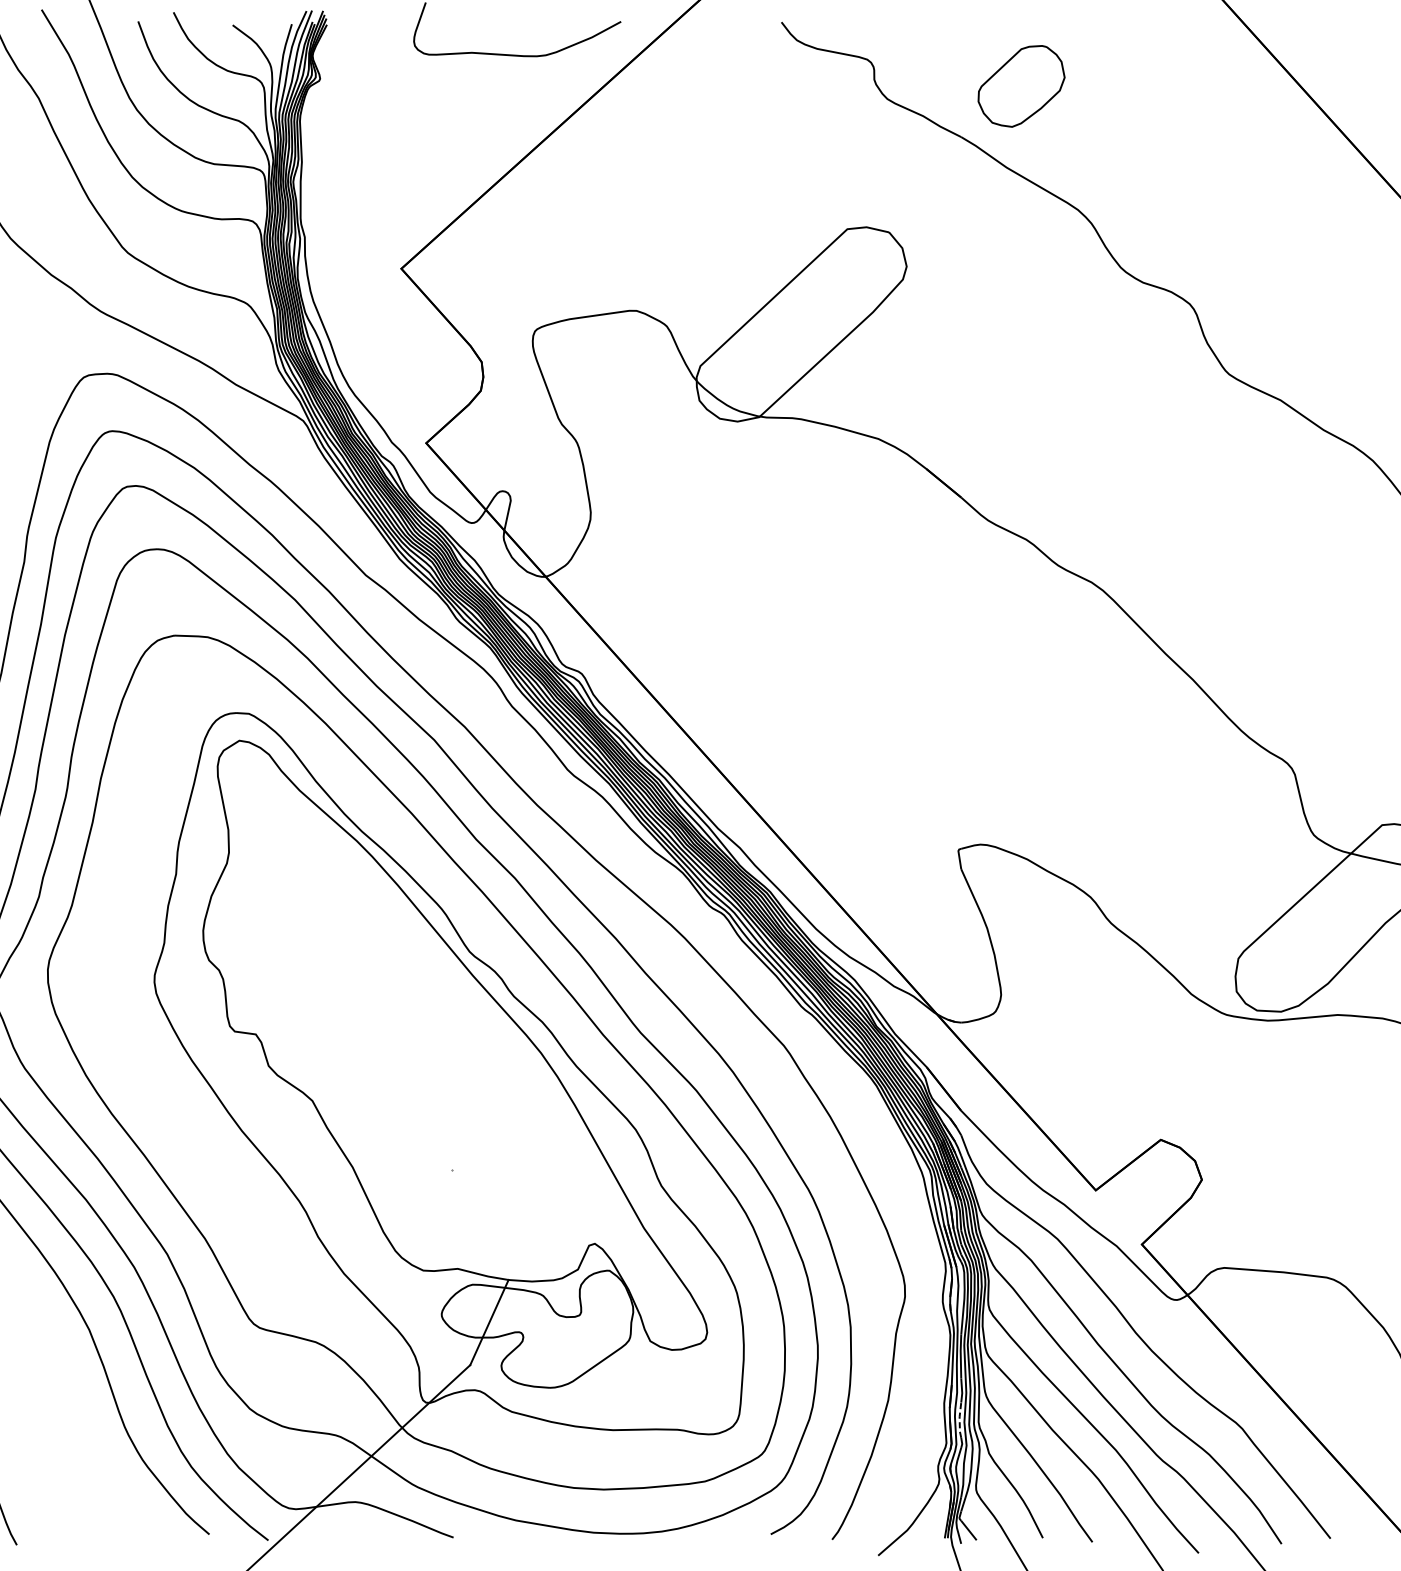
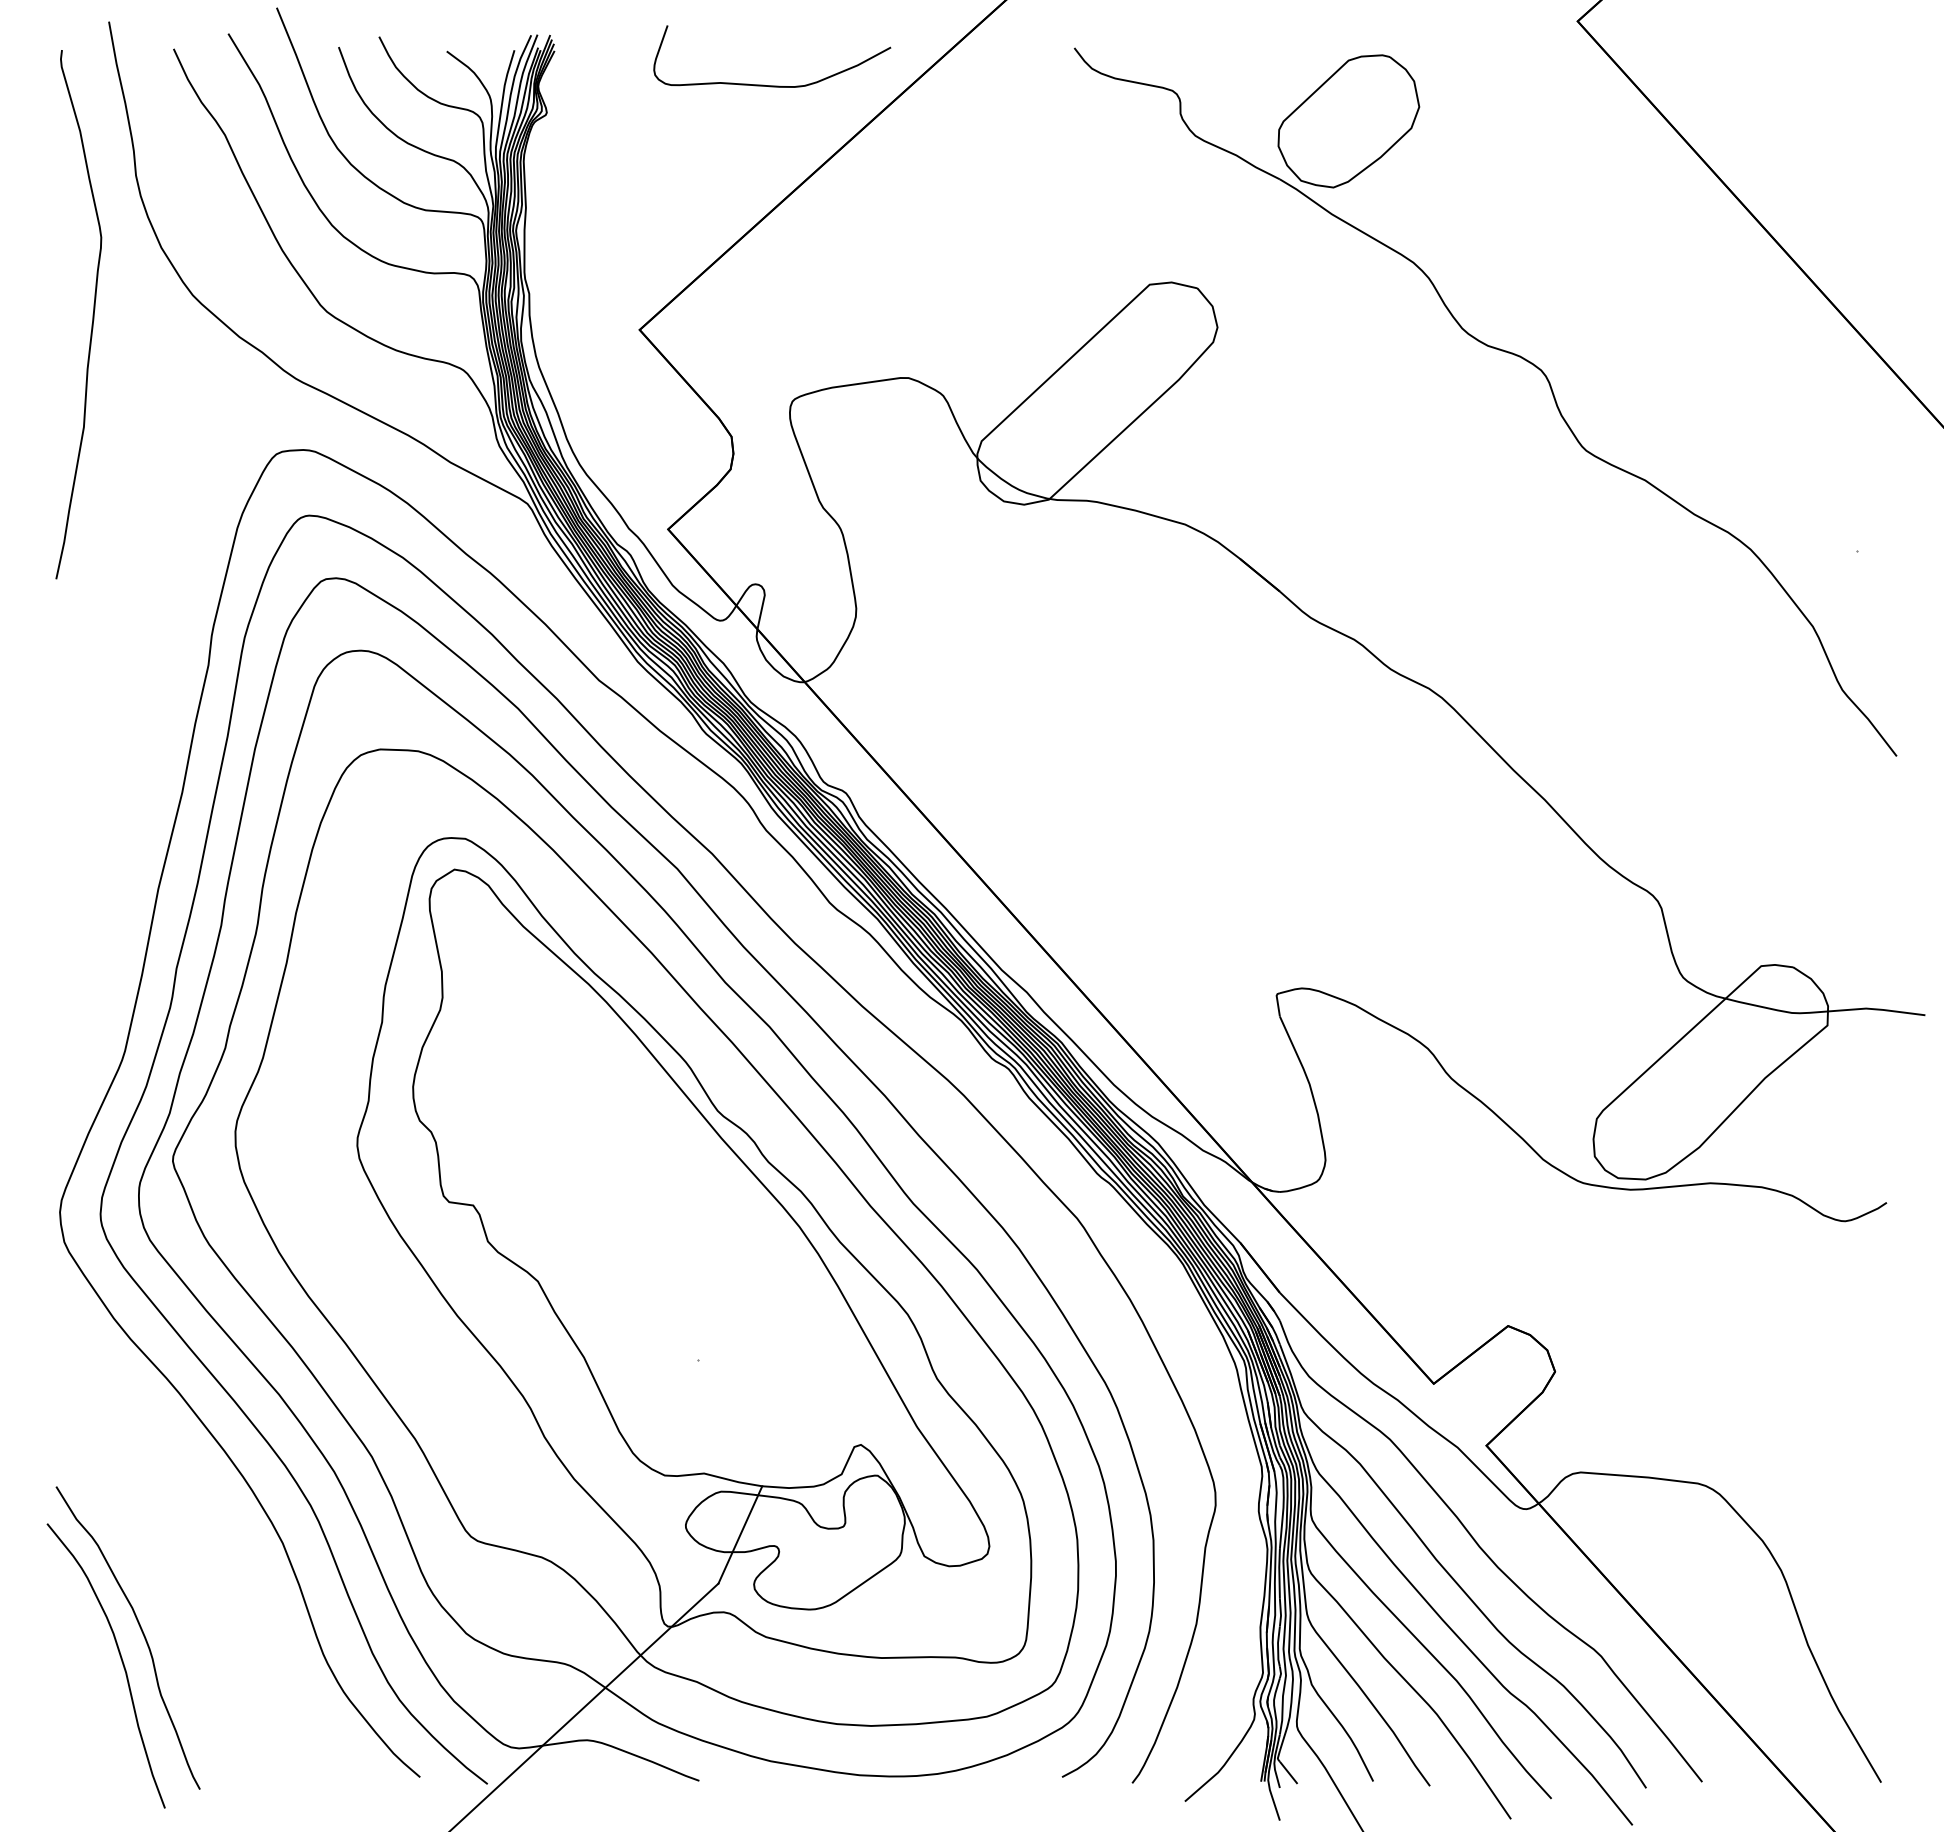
part: (1021, 86) -> (1348, 121), size x1.43
line: (960, 1420) -> (1278, 1646), dashed -> solid

